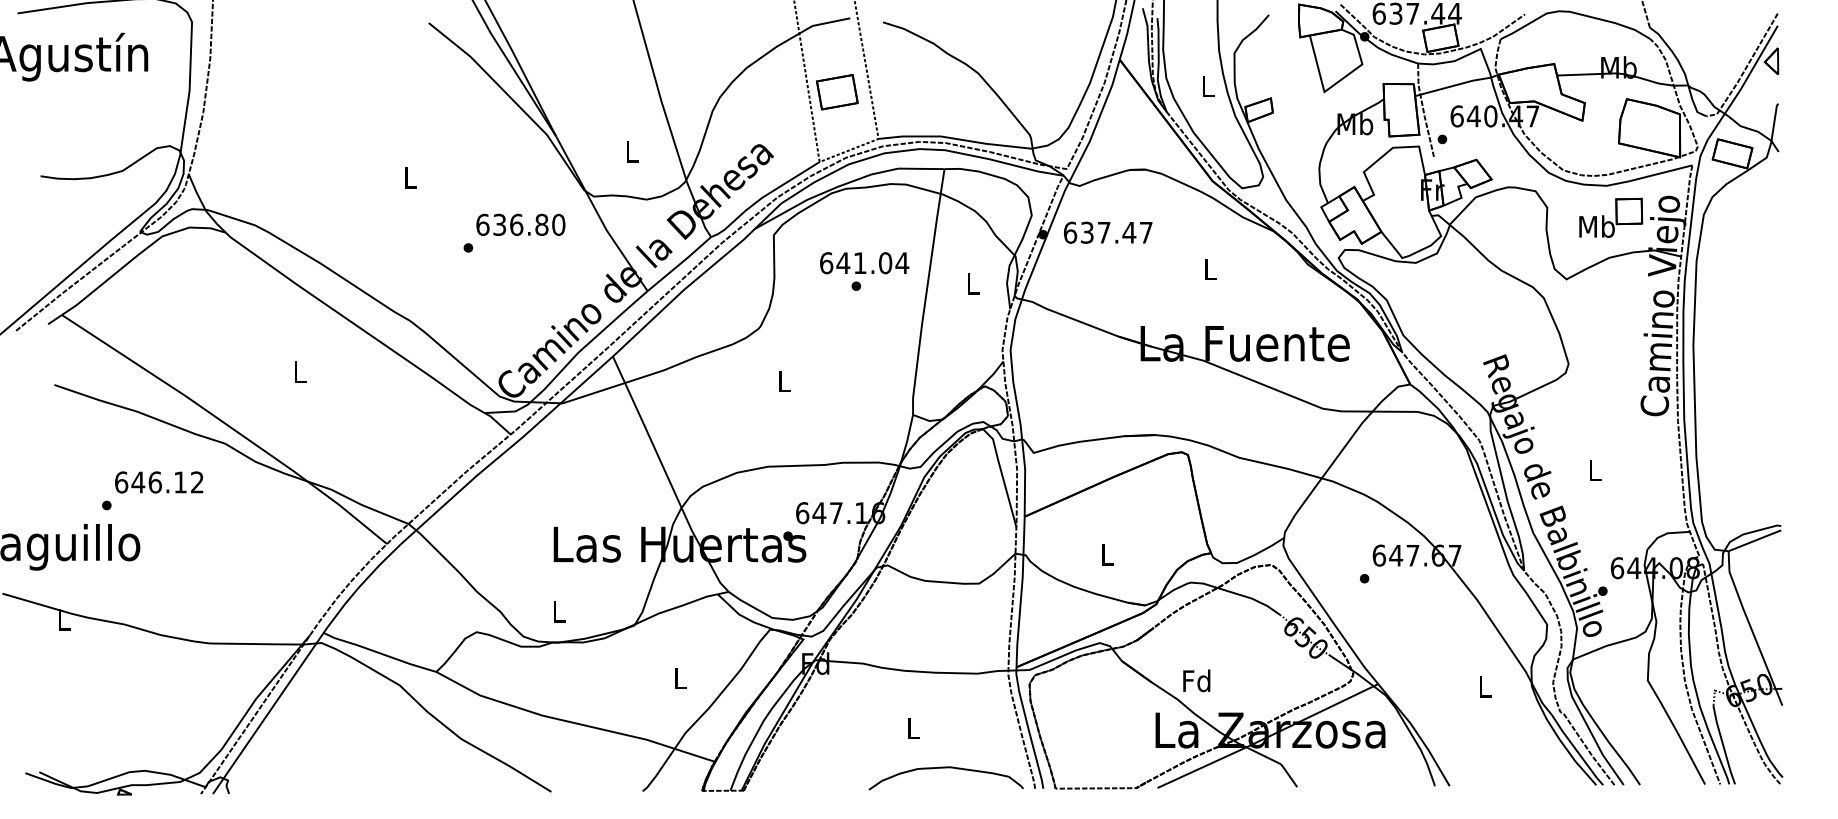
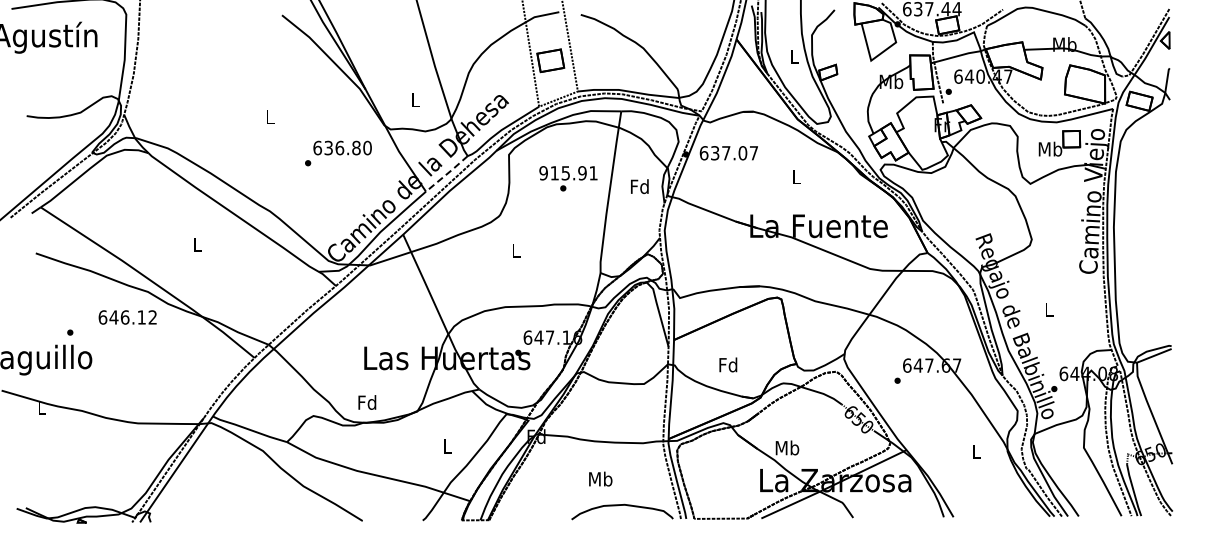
text: (1128, 233) -> (742, 153), 637.47 -> 637.07
line: (680, 263) -> (447, 173), solid -> dashed
text: (864, 263) -> (568, 173), 641.04 -> 915.91
text: (972, 283) -> (639, 186), L -> Fd
text: (158, 482) -> (127, 317), moved
text: (1107, 553) -> (728, 364), L -> Fd
text: (558, 611) -> (367, 402), L -> Fd
text: (1197, 680) -> (787, 447), Fd -> Mb
text: (912, 727) -> (600, 478), L -> Mb

